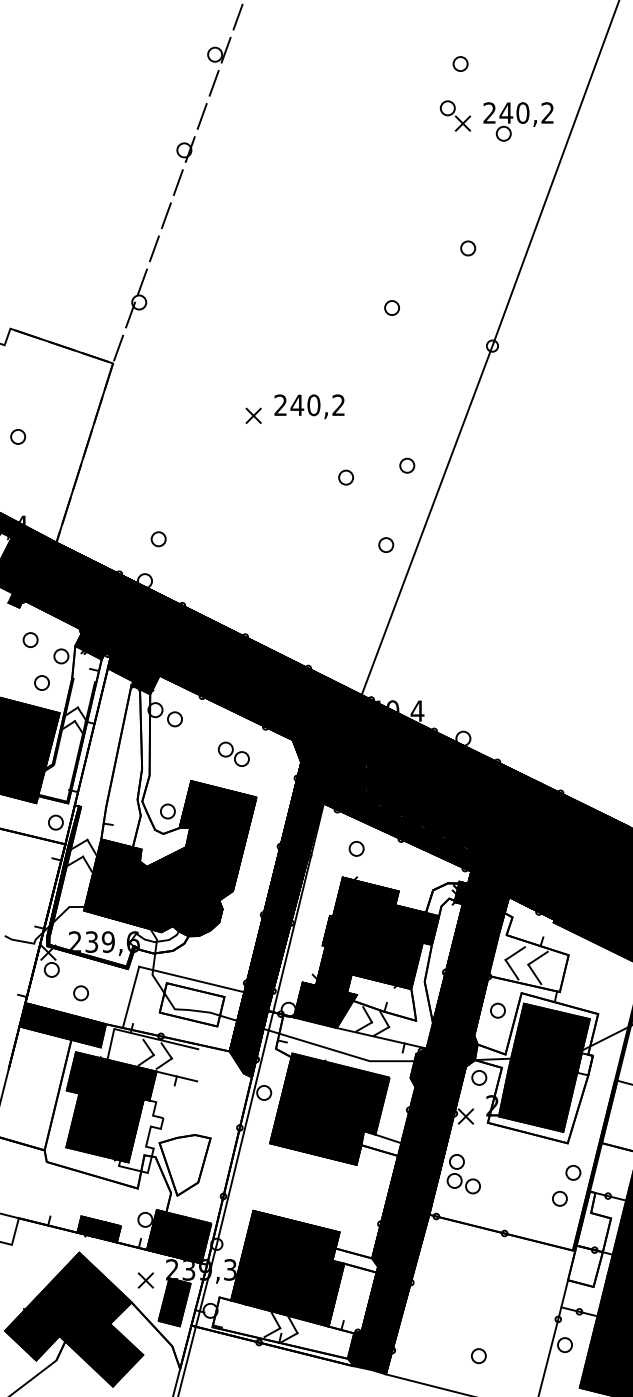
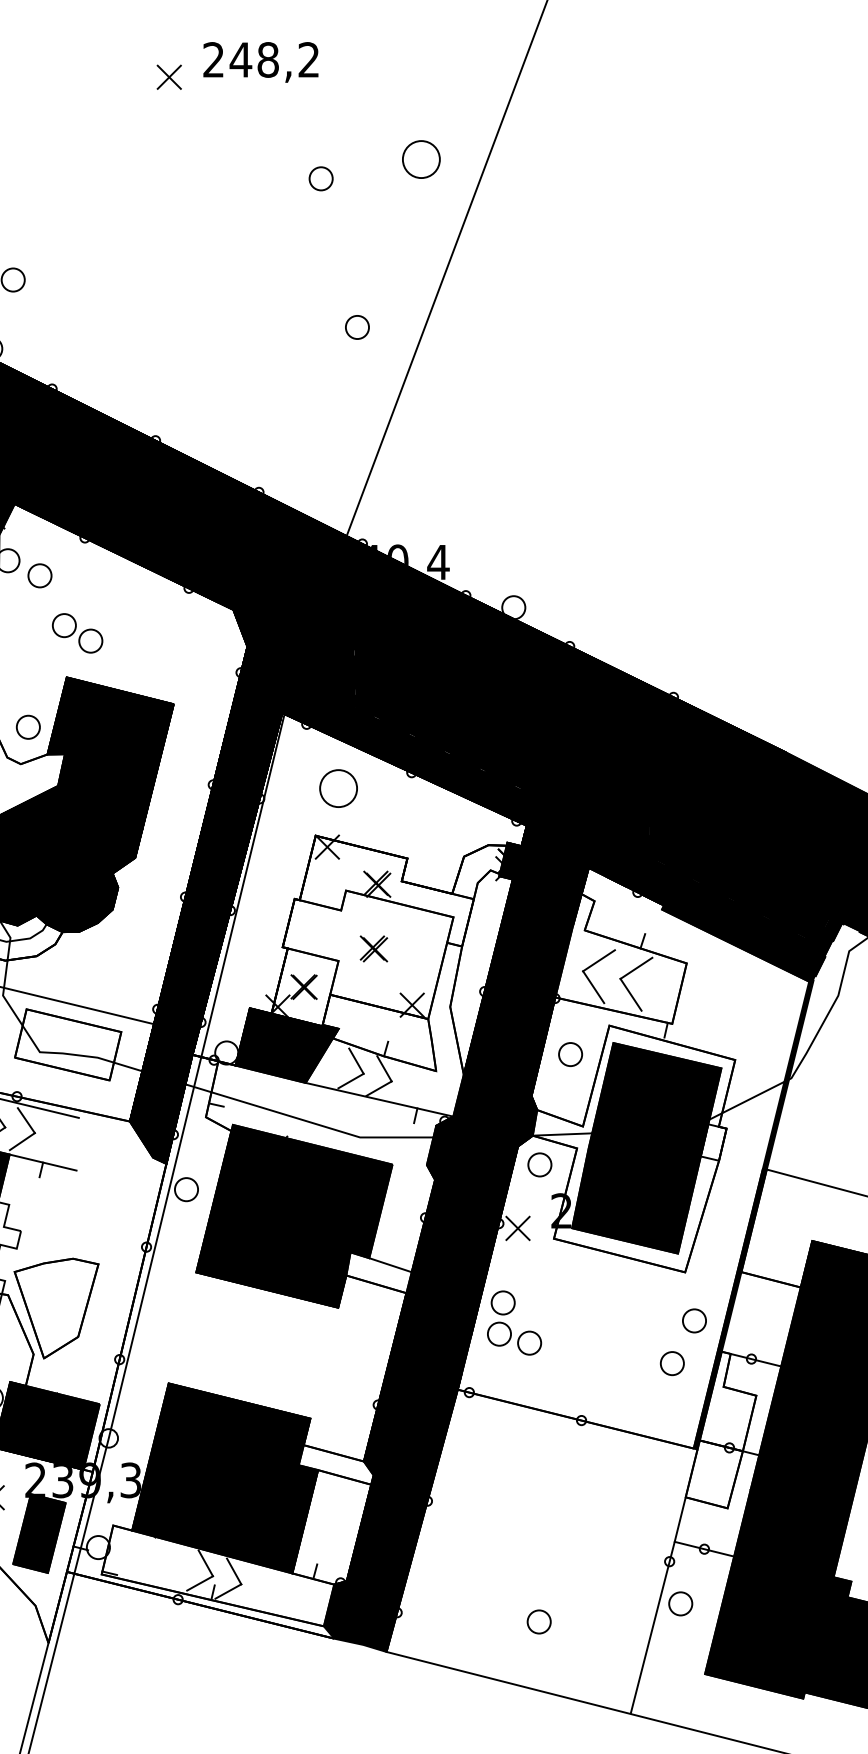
text: (313, 404) -> (267, 58), 240,2 -> 248,2
circle: (407, 465) -> (421, 158), size x1.6
circle: (386, 544) -> (357, 326), moved
part: (233, 753) -> (76, 631), moved
circle: (356, 848) -> (338, 788), size x1.6
fill: (377, 935) -> (372, 930), removed

